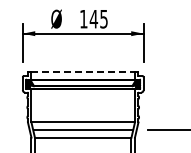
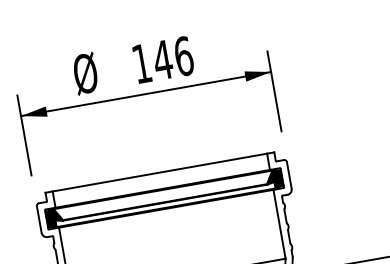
text: (104, 18) -> (184, 54), 145 -> 146
line: (83, 71) -> (160, 172), dashed -> solid

